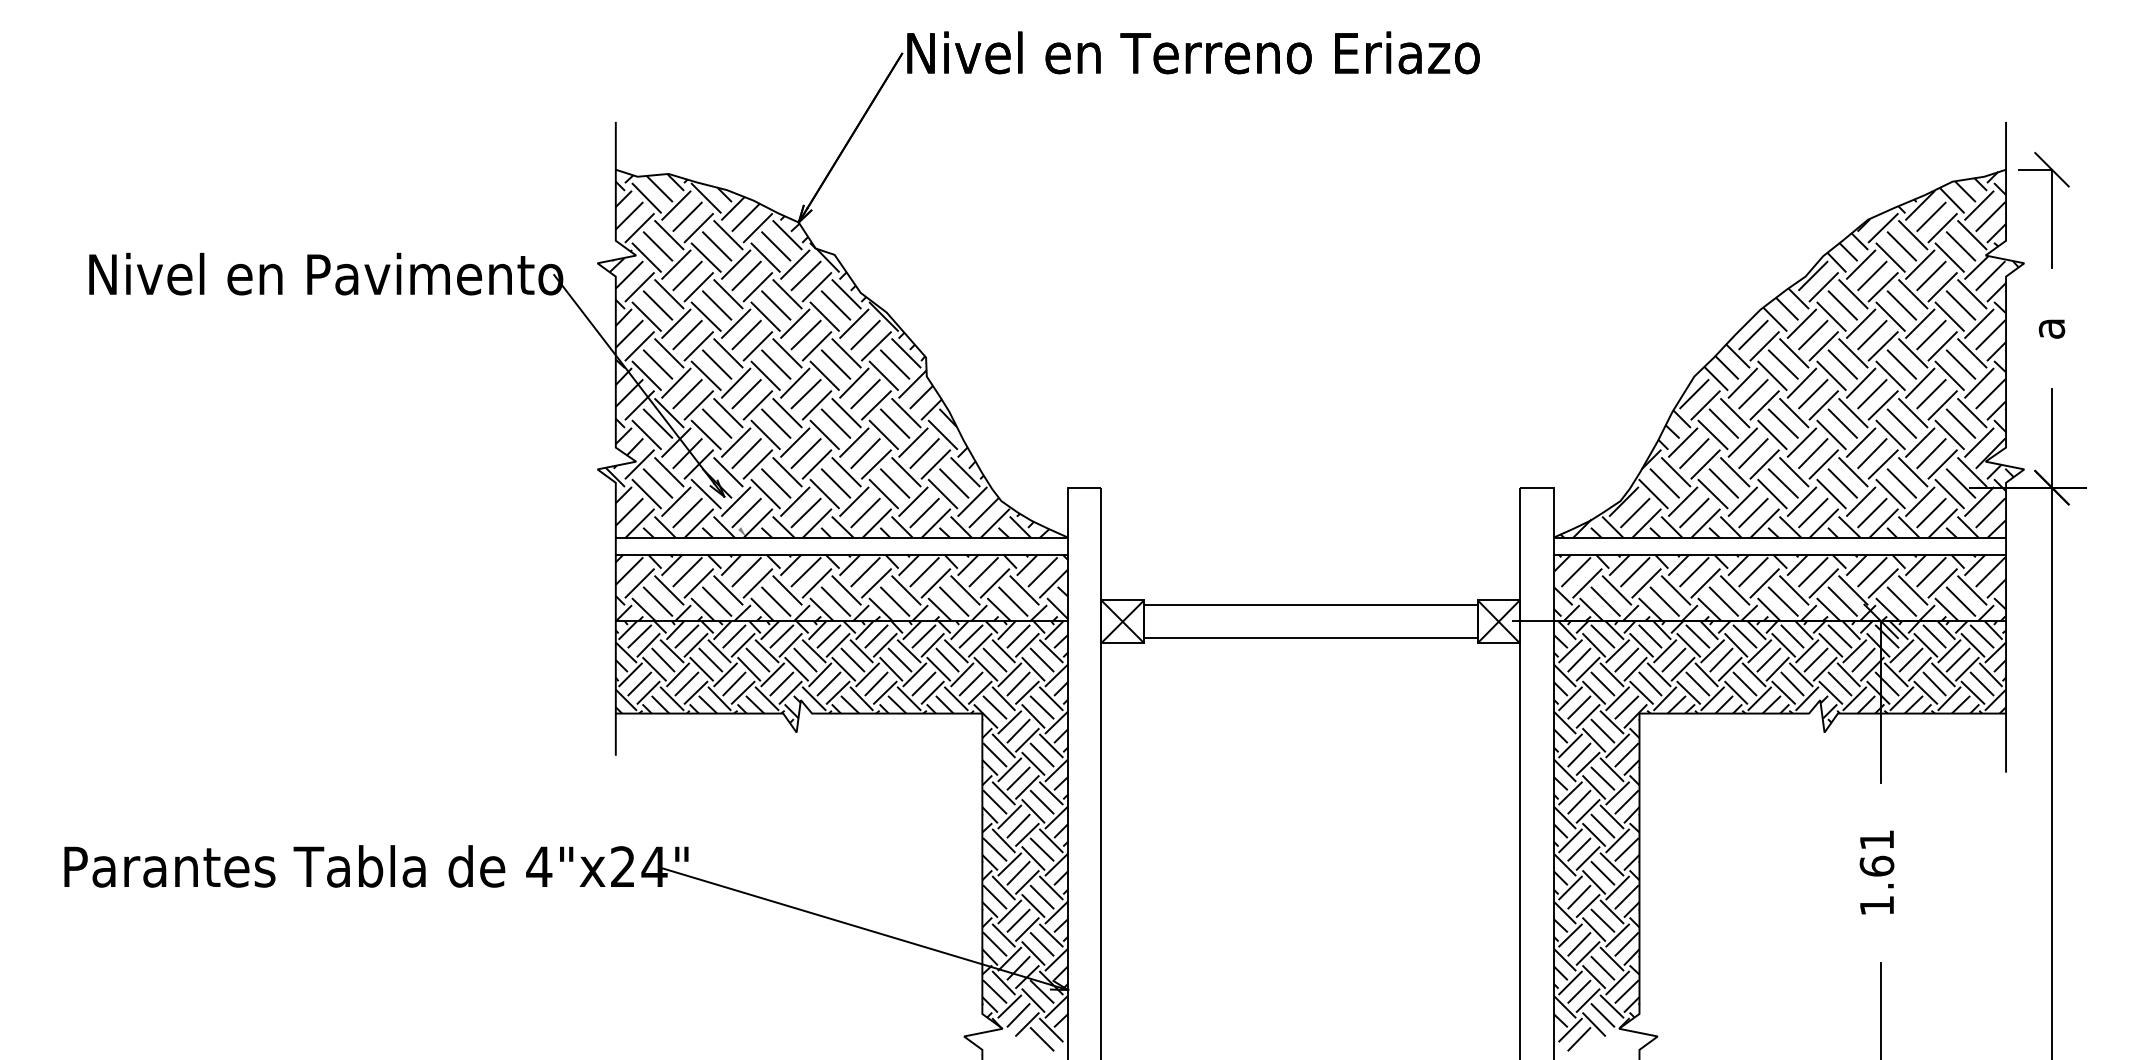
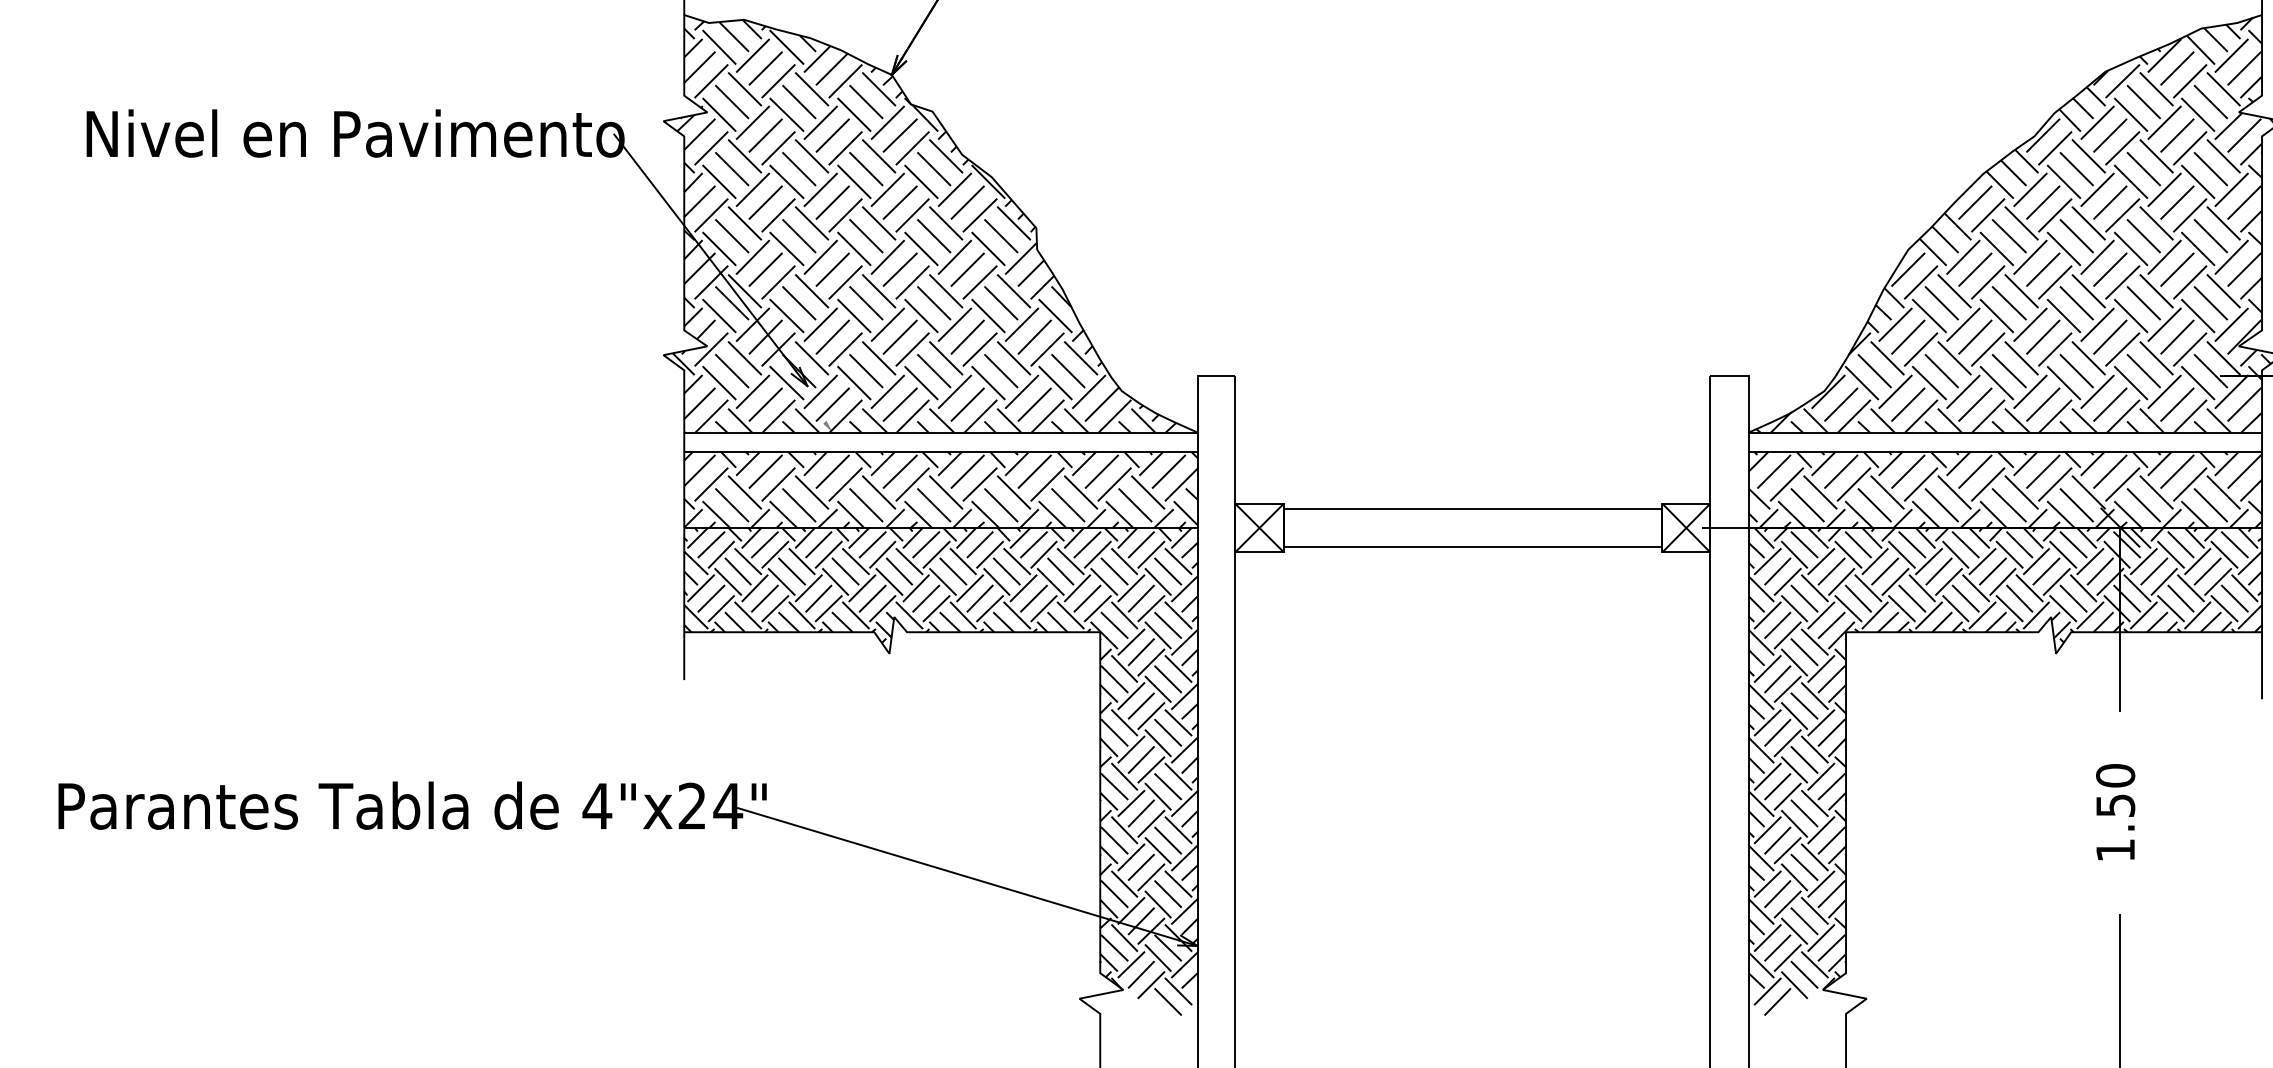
text: (1876, 852) -> (2115, 789), 1.61 -> 1.50

